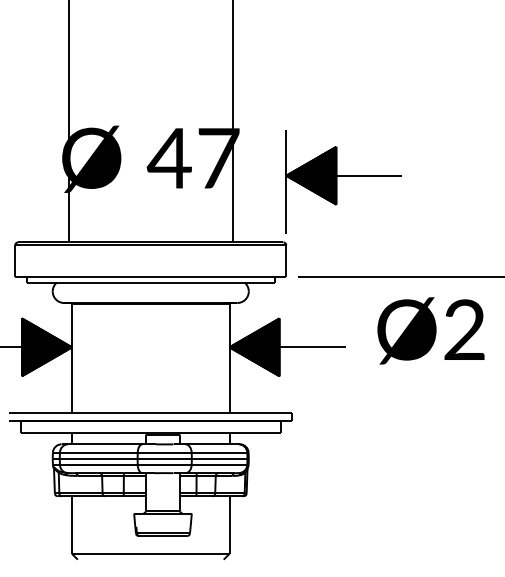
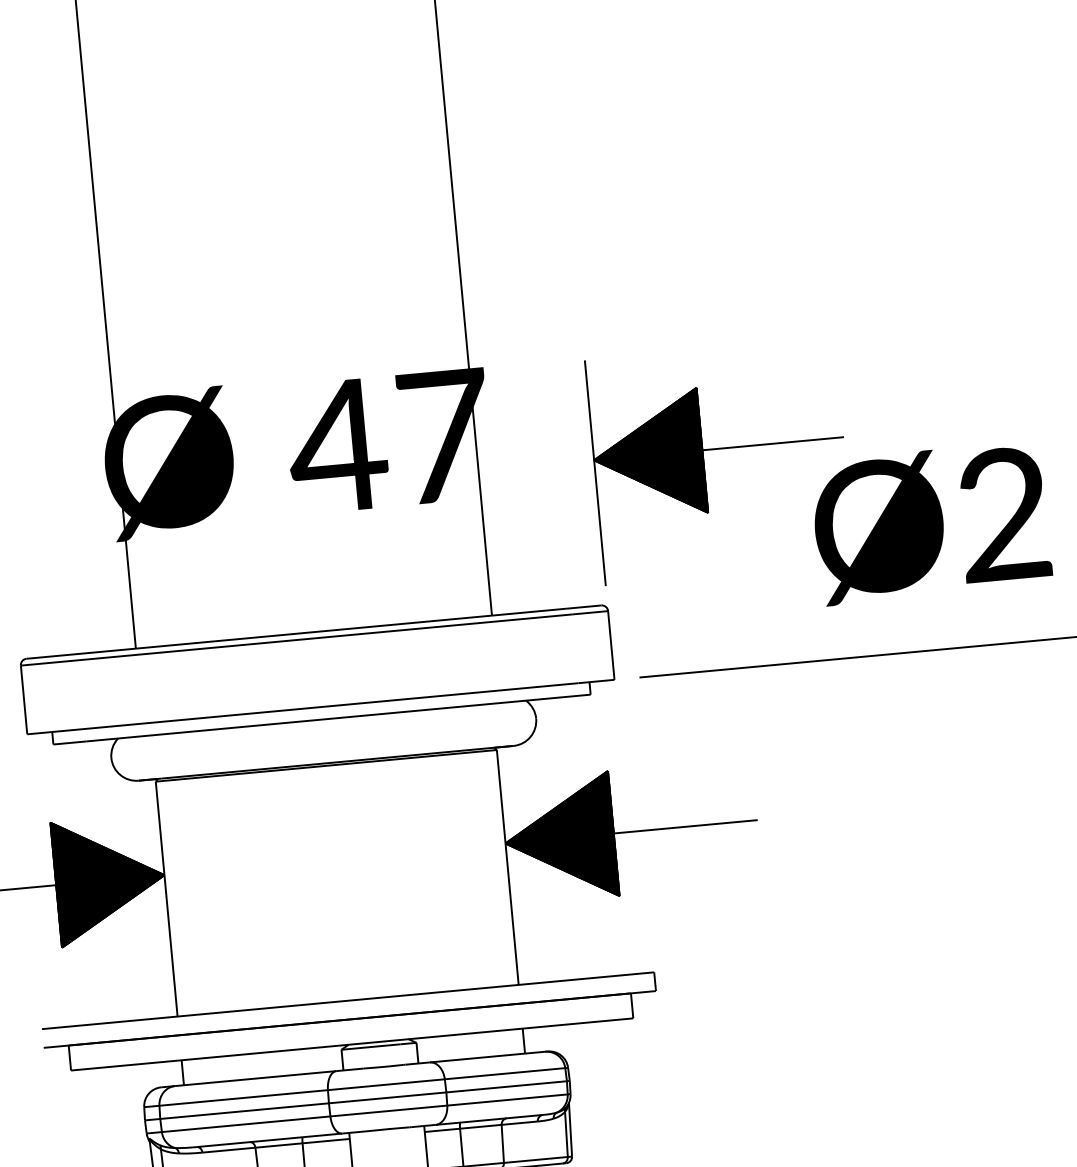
text: (430, 330) -> (930, 522), moved

